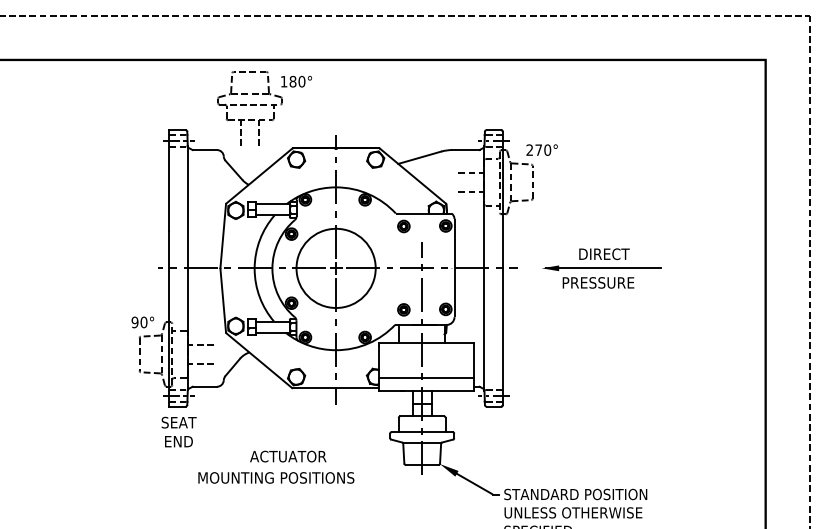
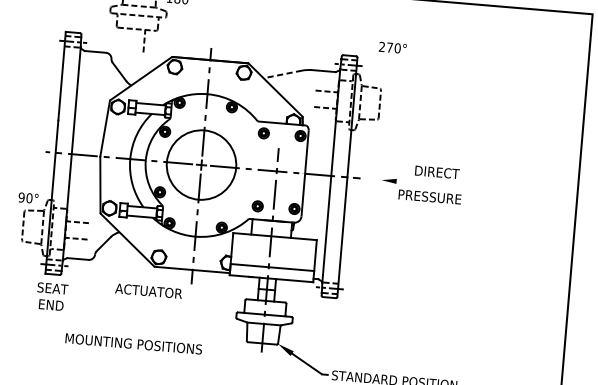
line: (240, 133) -> (127, 40), removed
text: (541, 149) -> (392, 47), moved
line: (419, 157) -> (282, 74), solid -> dashed
line: (603, 268) -> (435, 184), removed
text: (288, 456) -> (148, 291), moved

